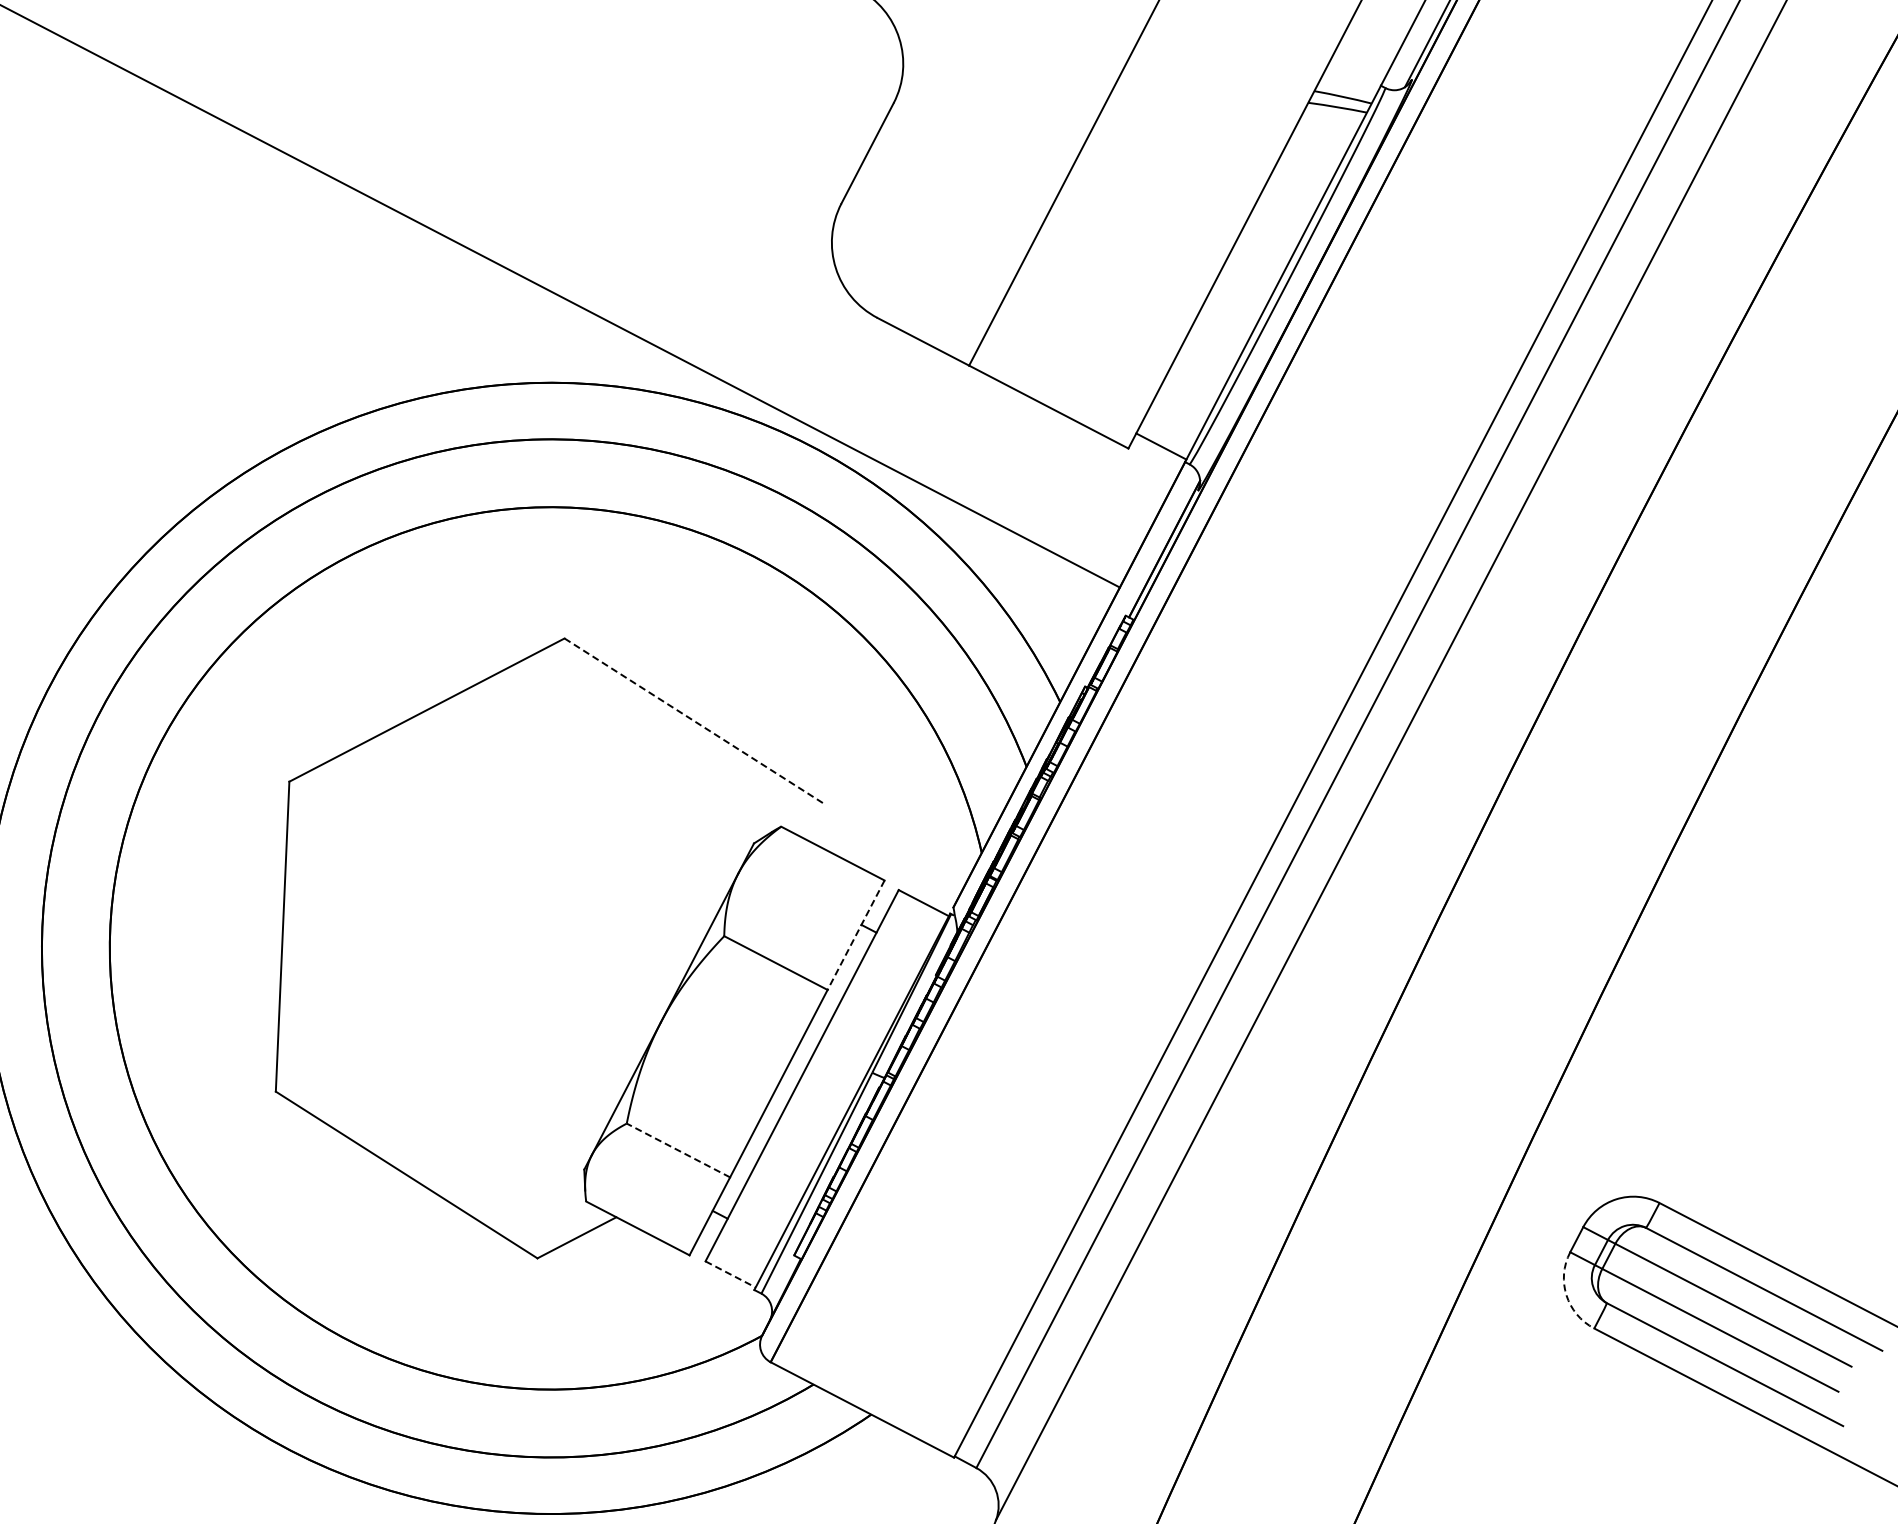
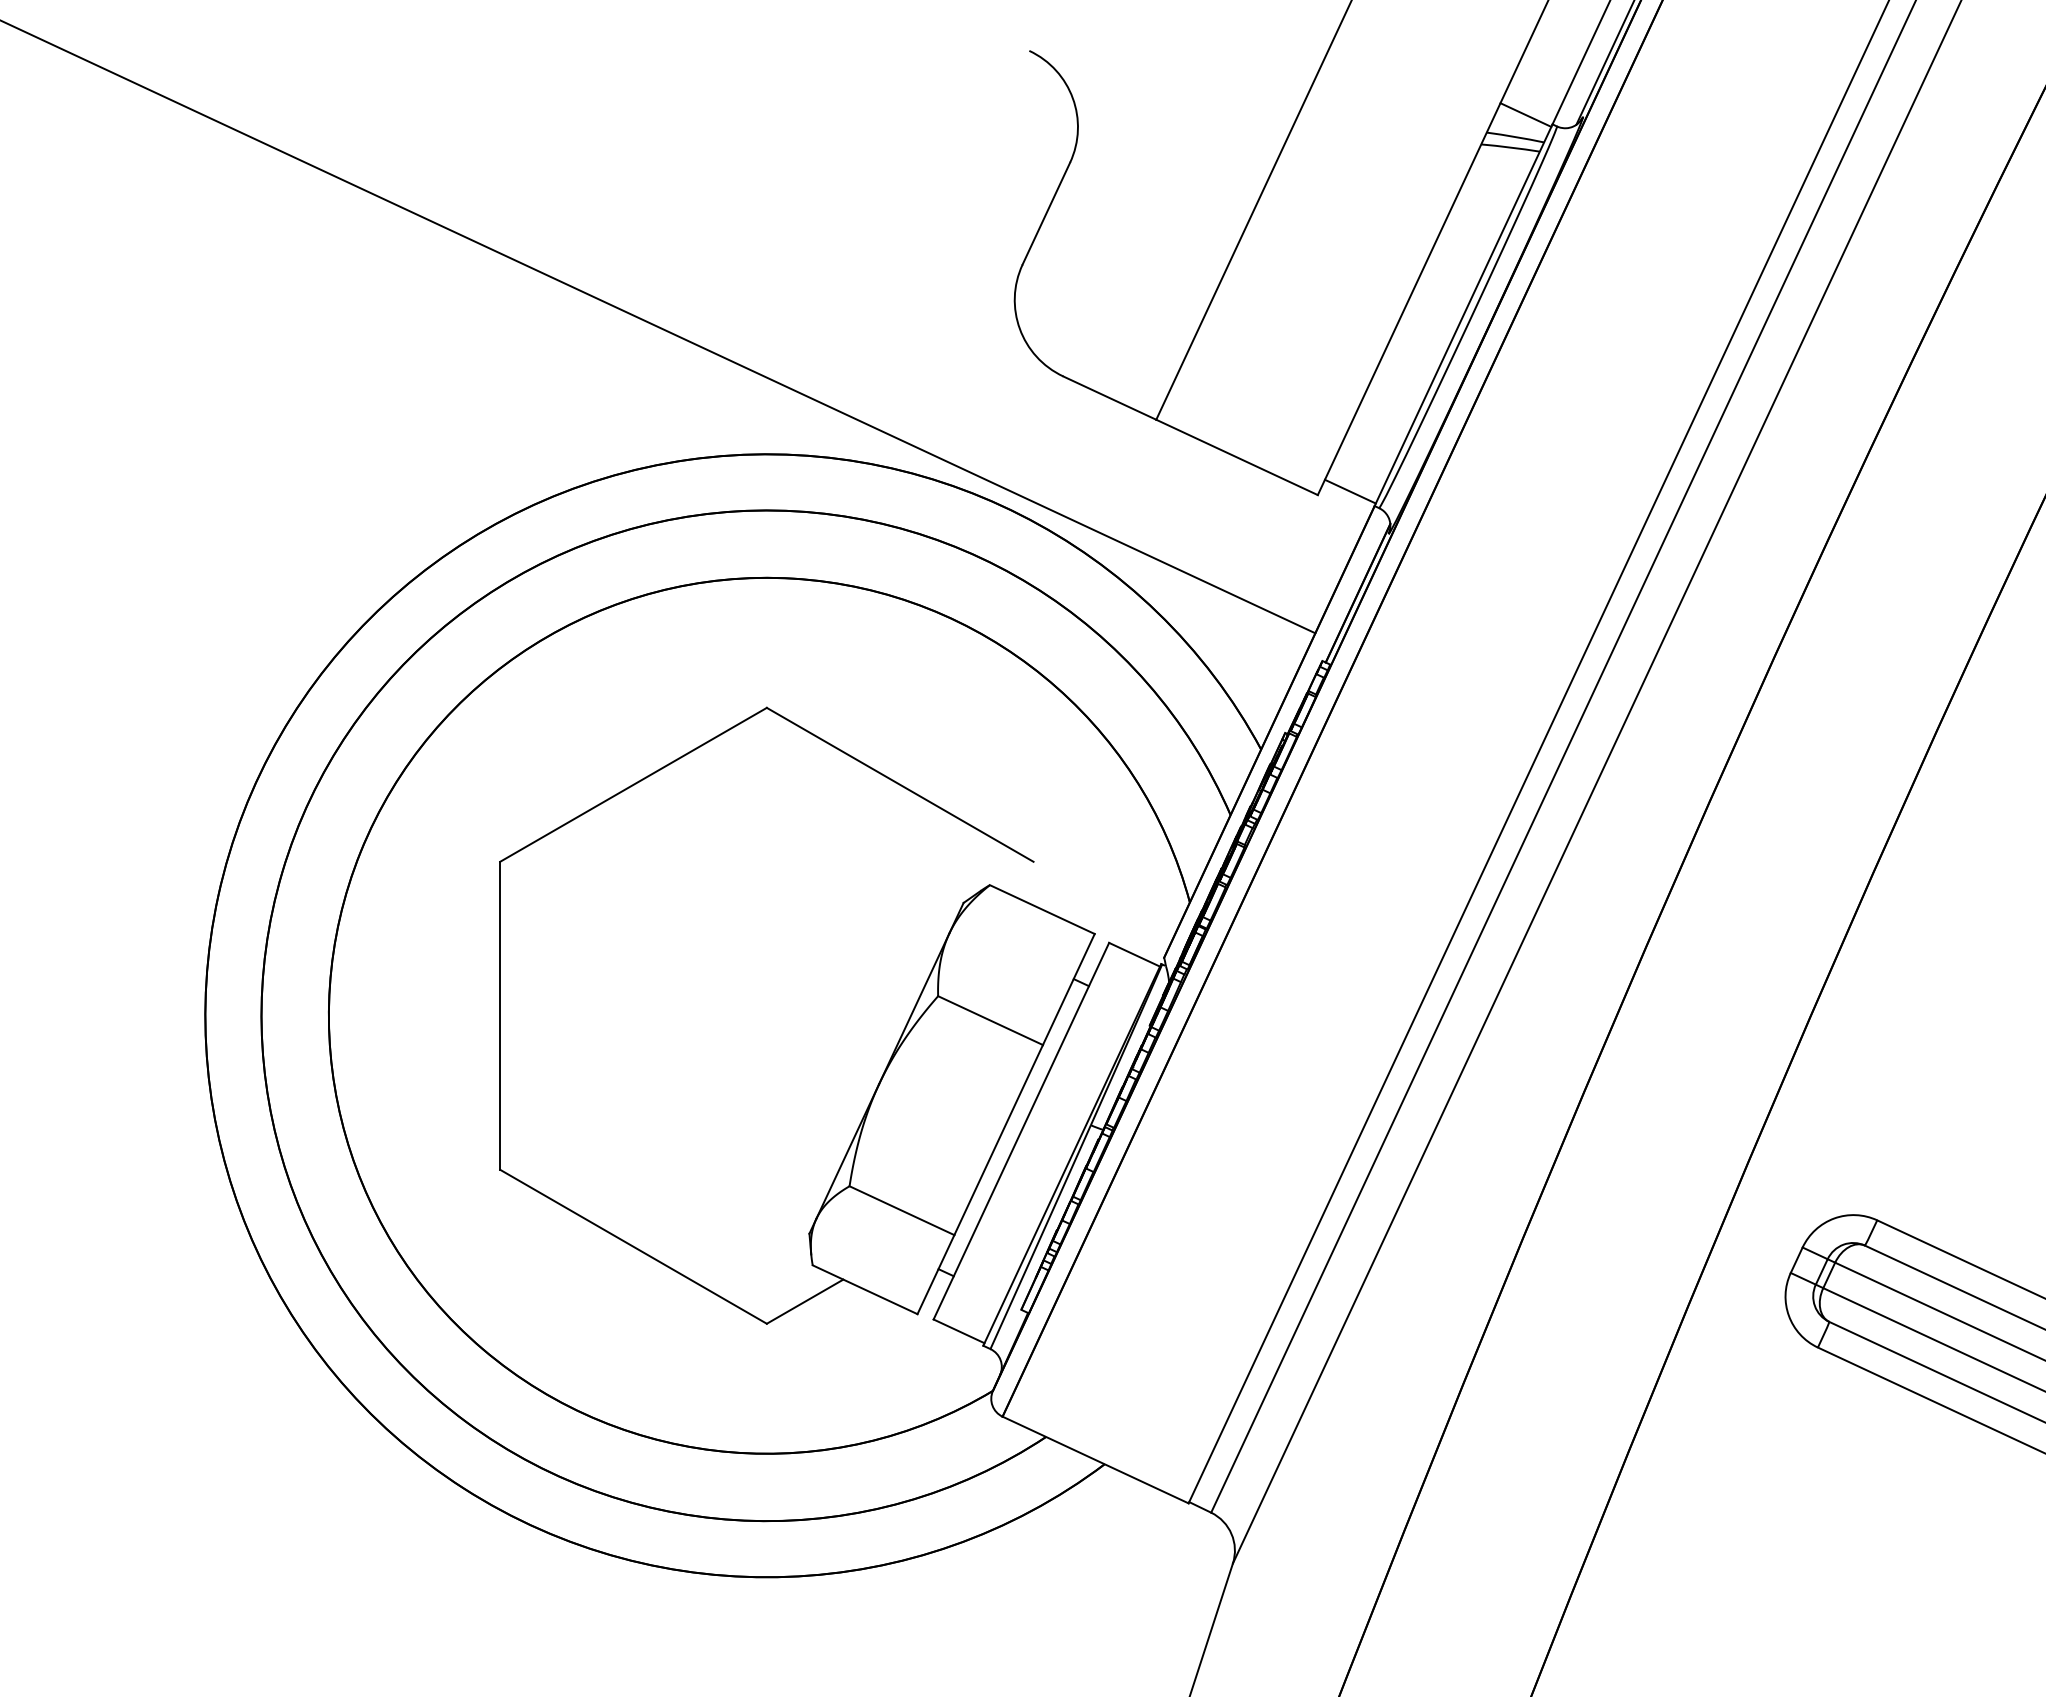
line: (1354, 74) -> (1525, 114), added
line: (695, 721) -> (900, 784), dashed -> solid
line: (855, 935) -> (1068, 989), dashed -> solid
line: (677, 1150) -> (901, 1210), dashed -> solid
line: (731, 1274) -> (959, 1331), dashed -> solid
arc: (1566, 1294) -> (1788, 1315), dashed -> solid

